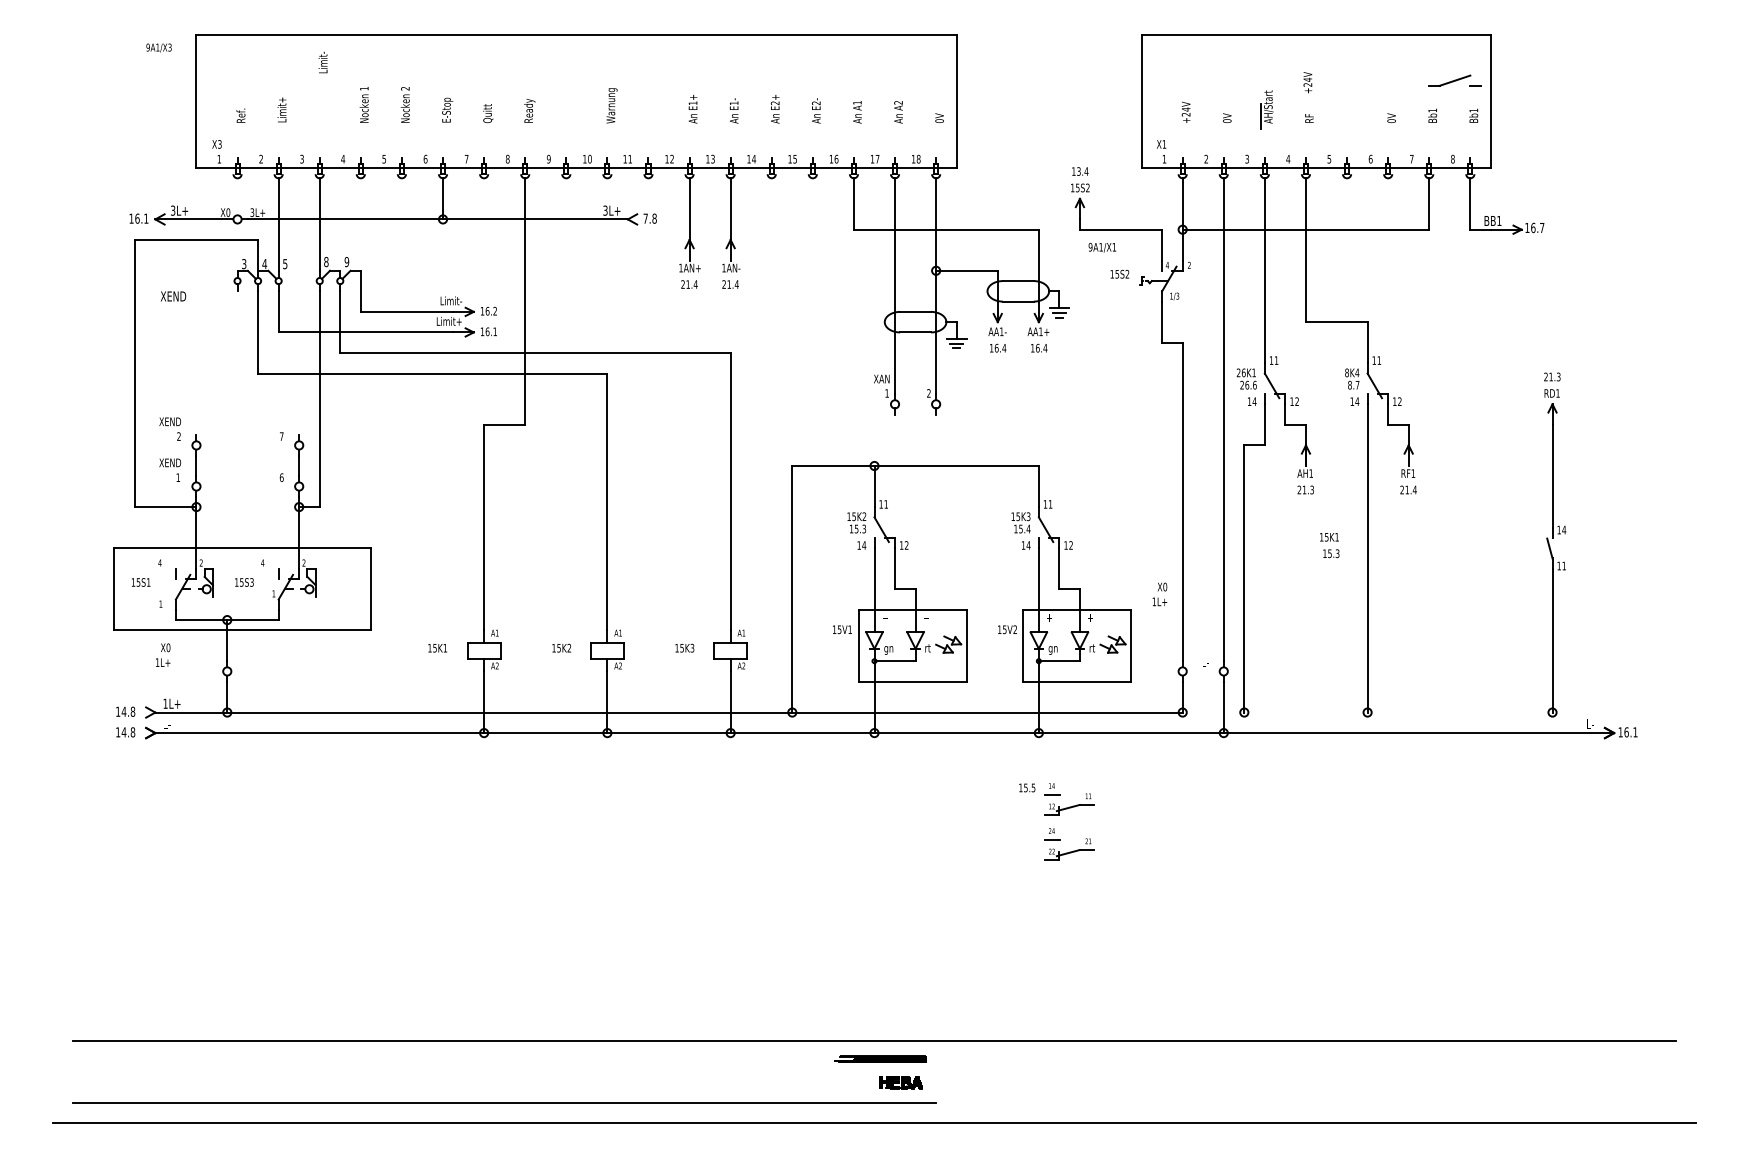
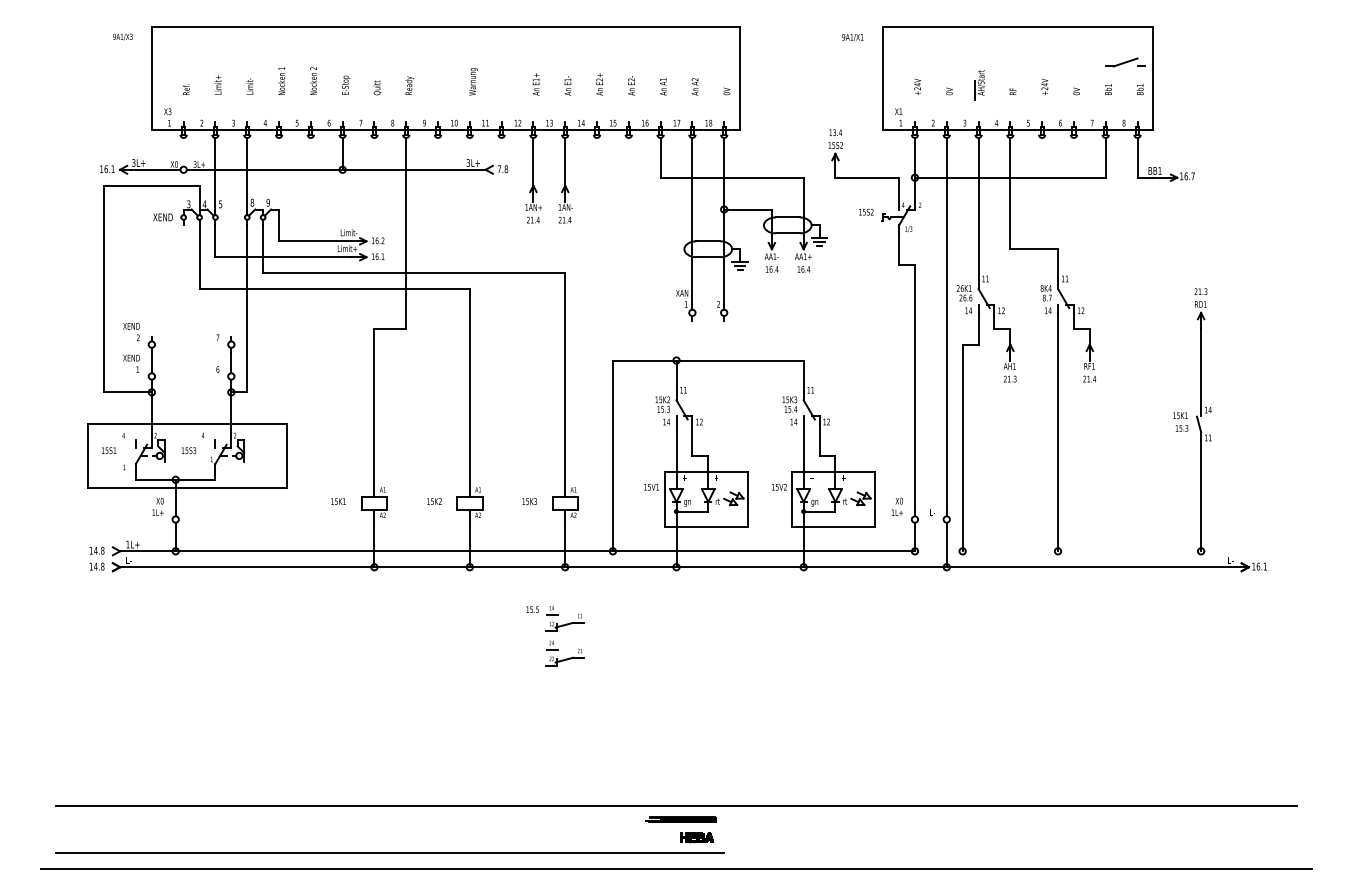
text: (322, 62) -> (249, 86), moved
text: (1307, 82) -> (1044, 86), moved
text: (1101, 247) -> (852, 37), moved
text: (172, 296) -> (162, 217), moved
text: (1329, 544) -> (1180, 421), moved
text: (1160, 593) -> (897, 506), moved
text: (162, 654) -> (157, 506), moved
part: (1056, 822) -> (555, 636), moved

